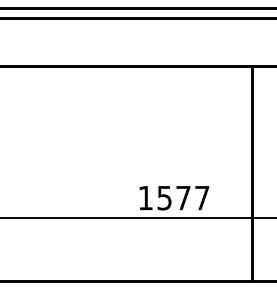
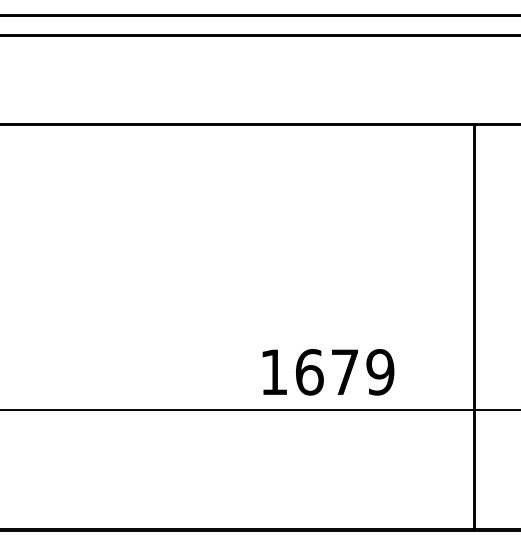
text: (183, 197) -> (345, 371), 1577 -> 1679

